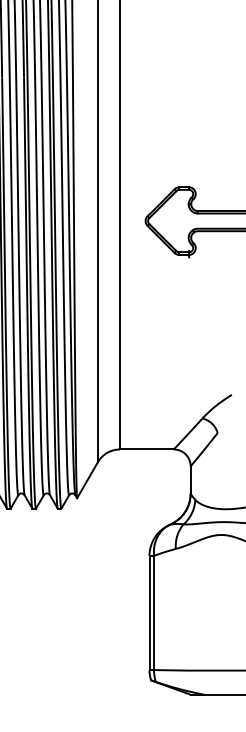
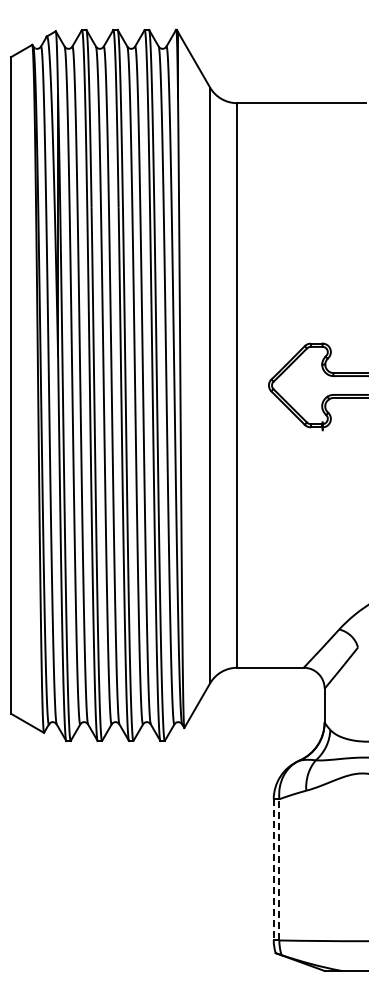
line: (149, 612) -> (273, 869), solid -> dashed
line: (154, 612) -> (279, 869), solid -> dashed

